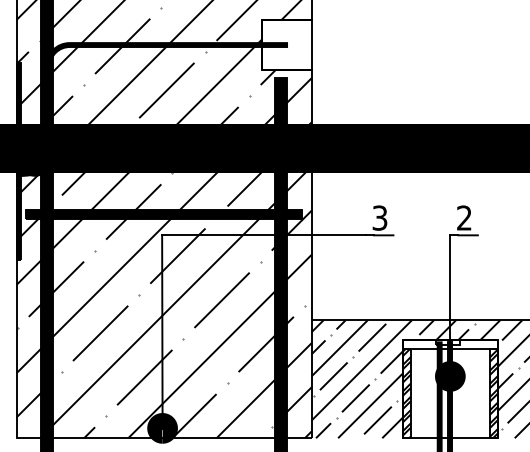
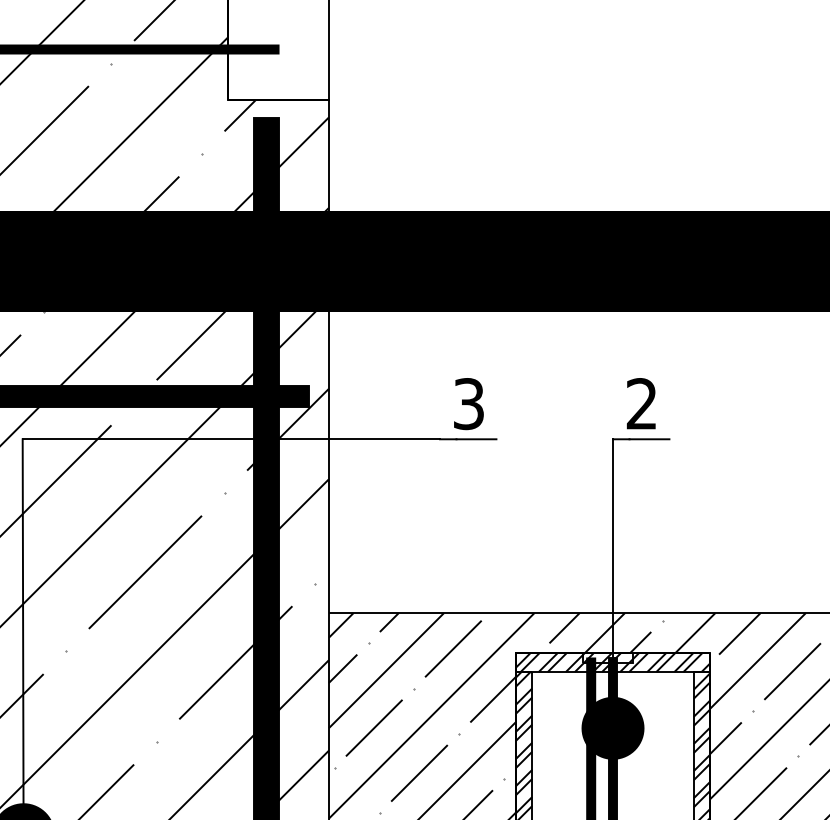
hatch: (450, 343) -> (613, 660), added

